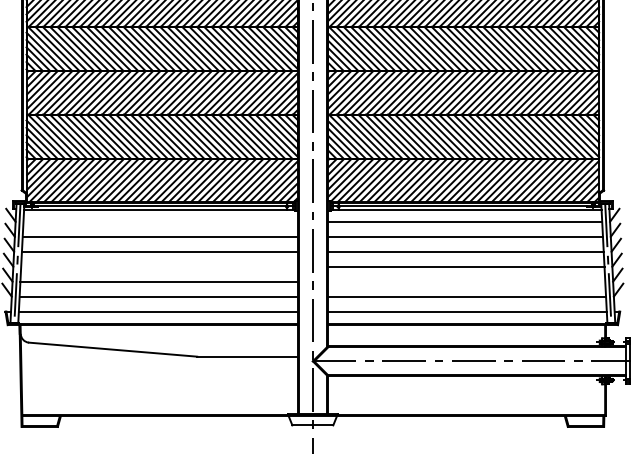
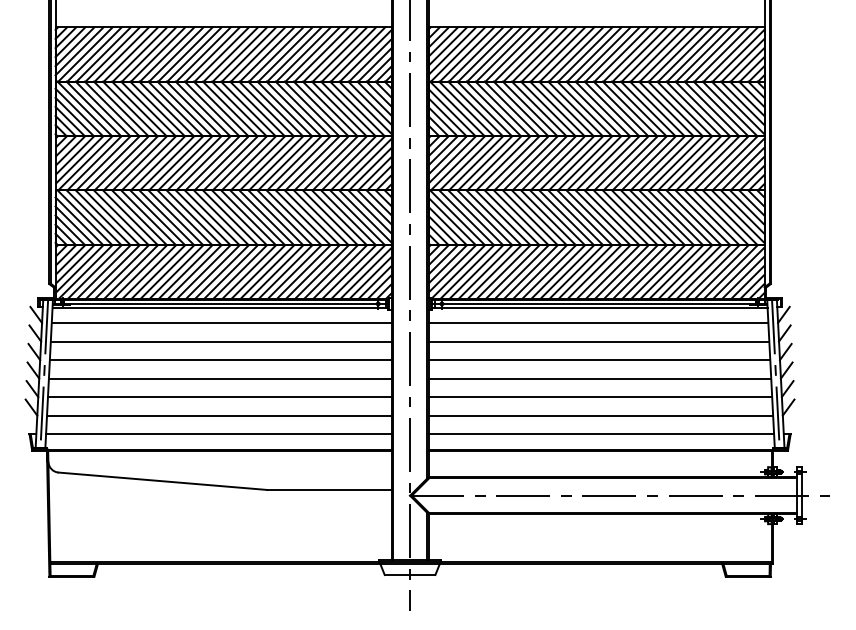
line: (160, 222) -> (221, 323), added
line: (158, 266) -> (219, 378), added
line: (466, 282) -> (600, 397), added

